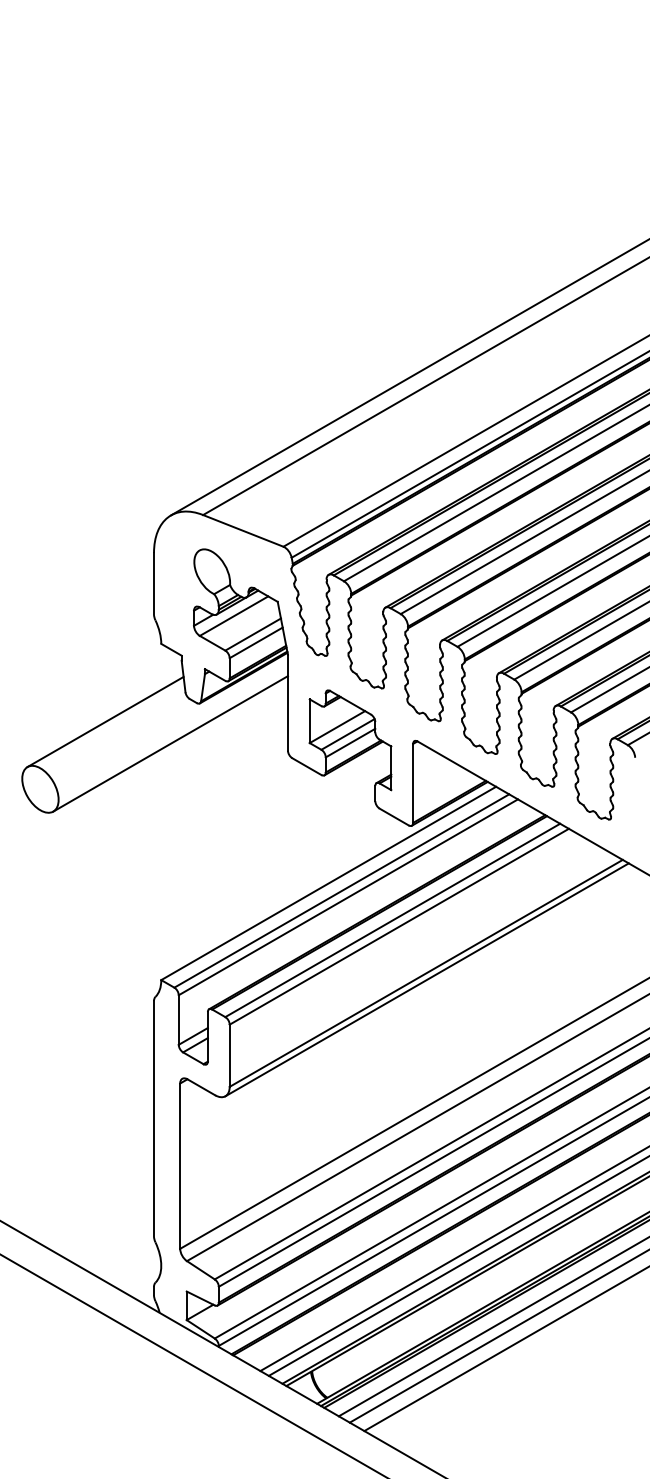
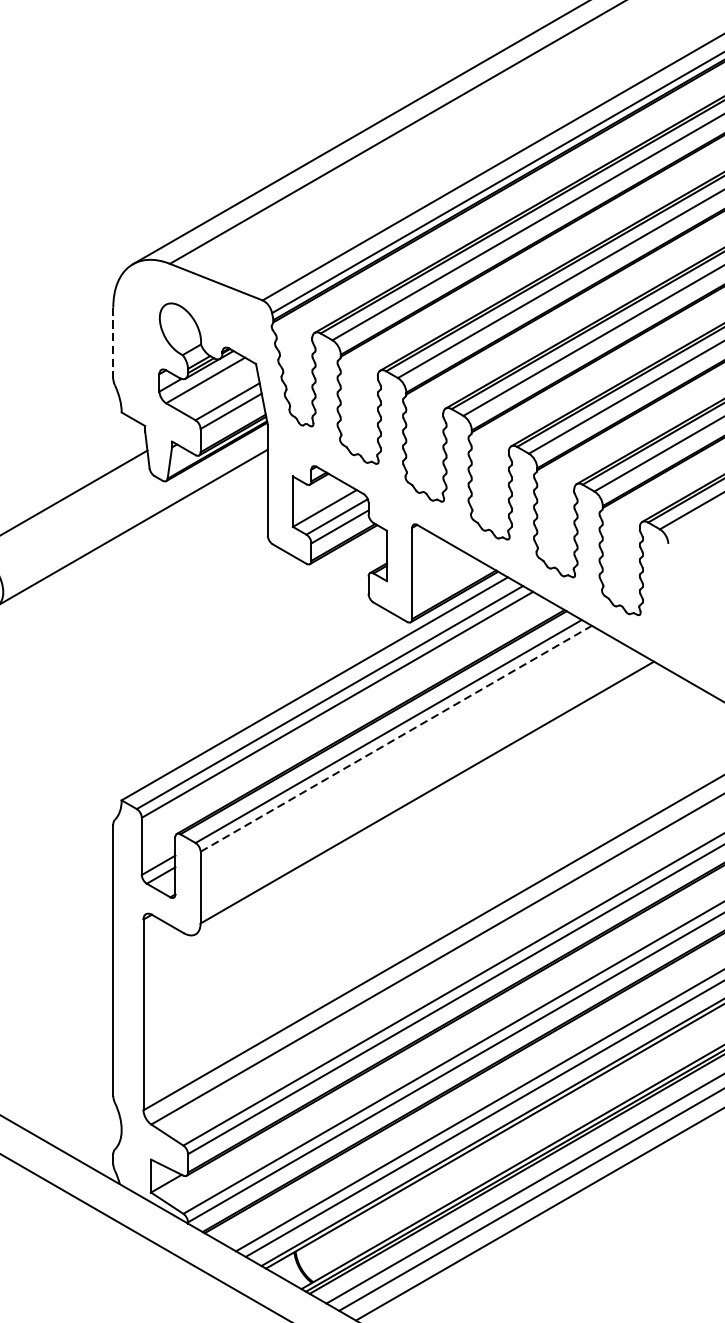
line: (154, 583) -> (113, 342), solid -> dashed
line: (399, 926) -> (396, 738), solid -> dashed
line: (426, 979) -> (427, 799), removed

